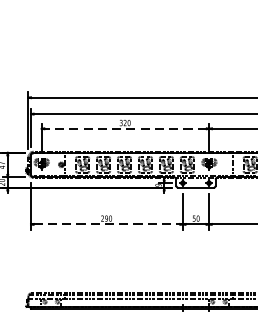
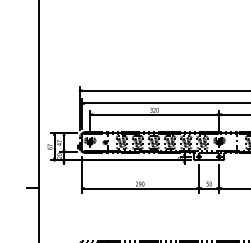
line: (125, 128) -> (154, 114), dashed -> solid
line: (106, 224) -> (140, 188), dashed -> solid

